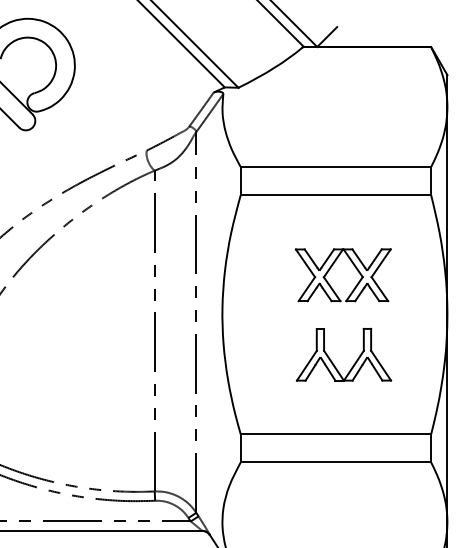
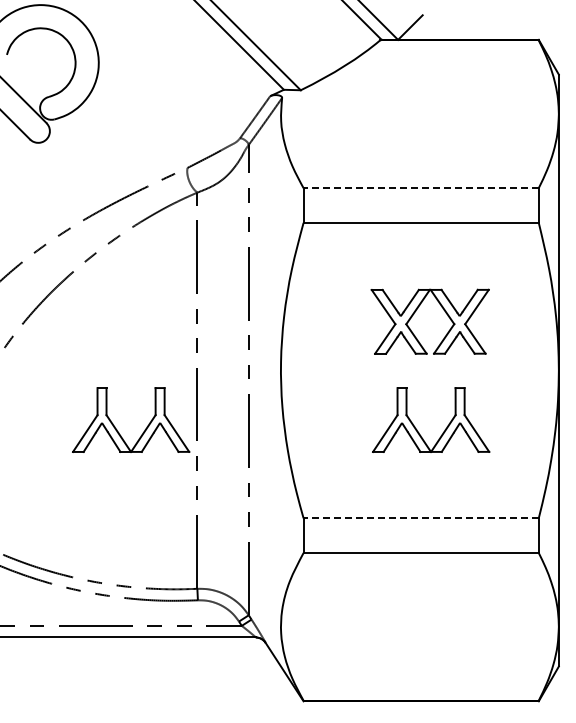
line: (336, 167) -> (421, 188), solid -> dashed
part: (111, 362) -> (144, 429), added
line: (336, 434) -> (421, 518), solid -> dashed

